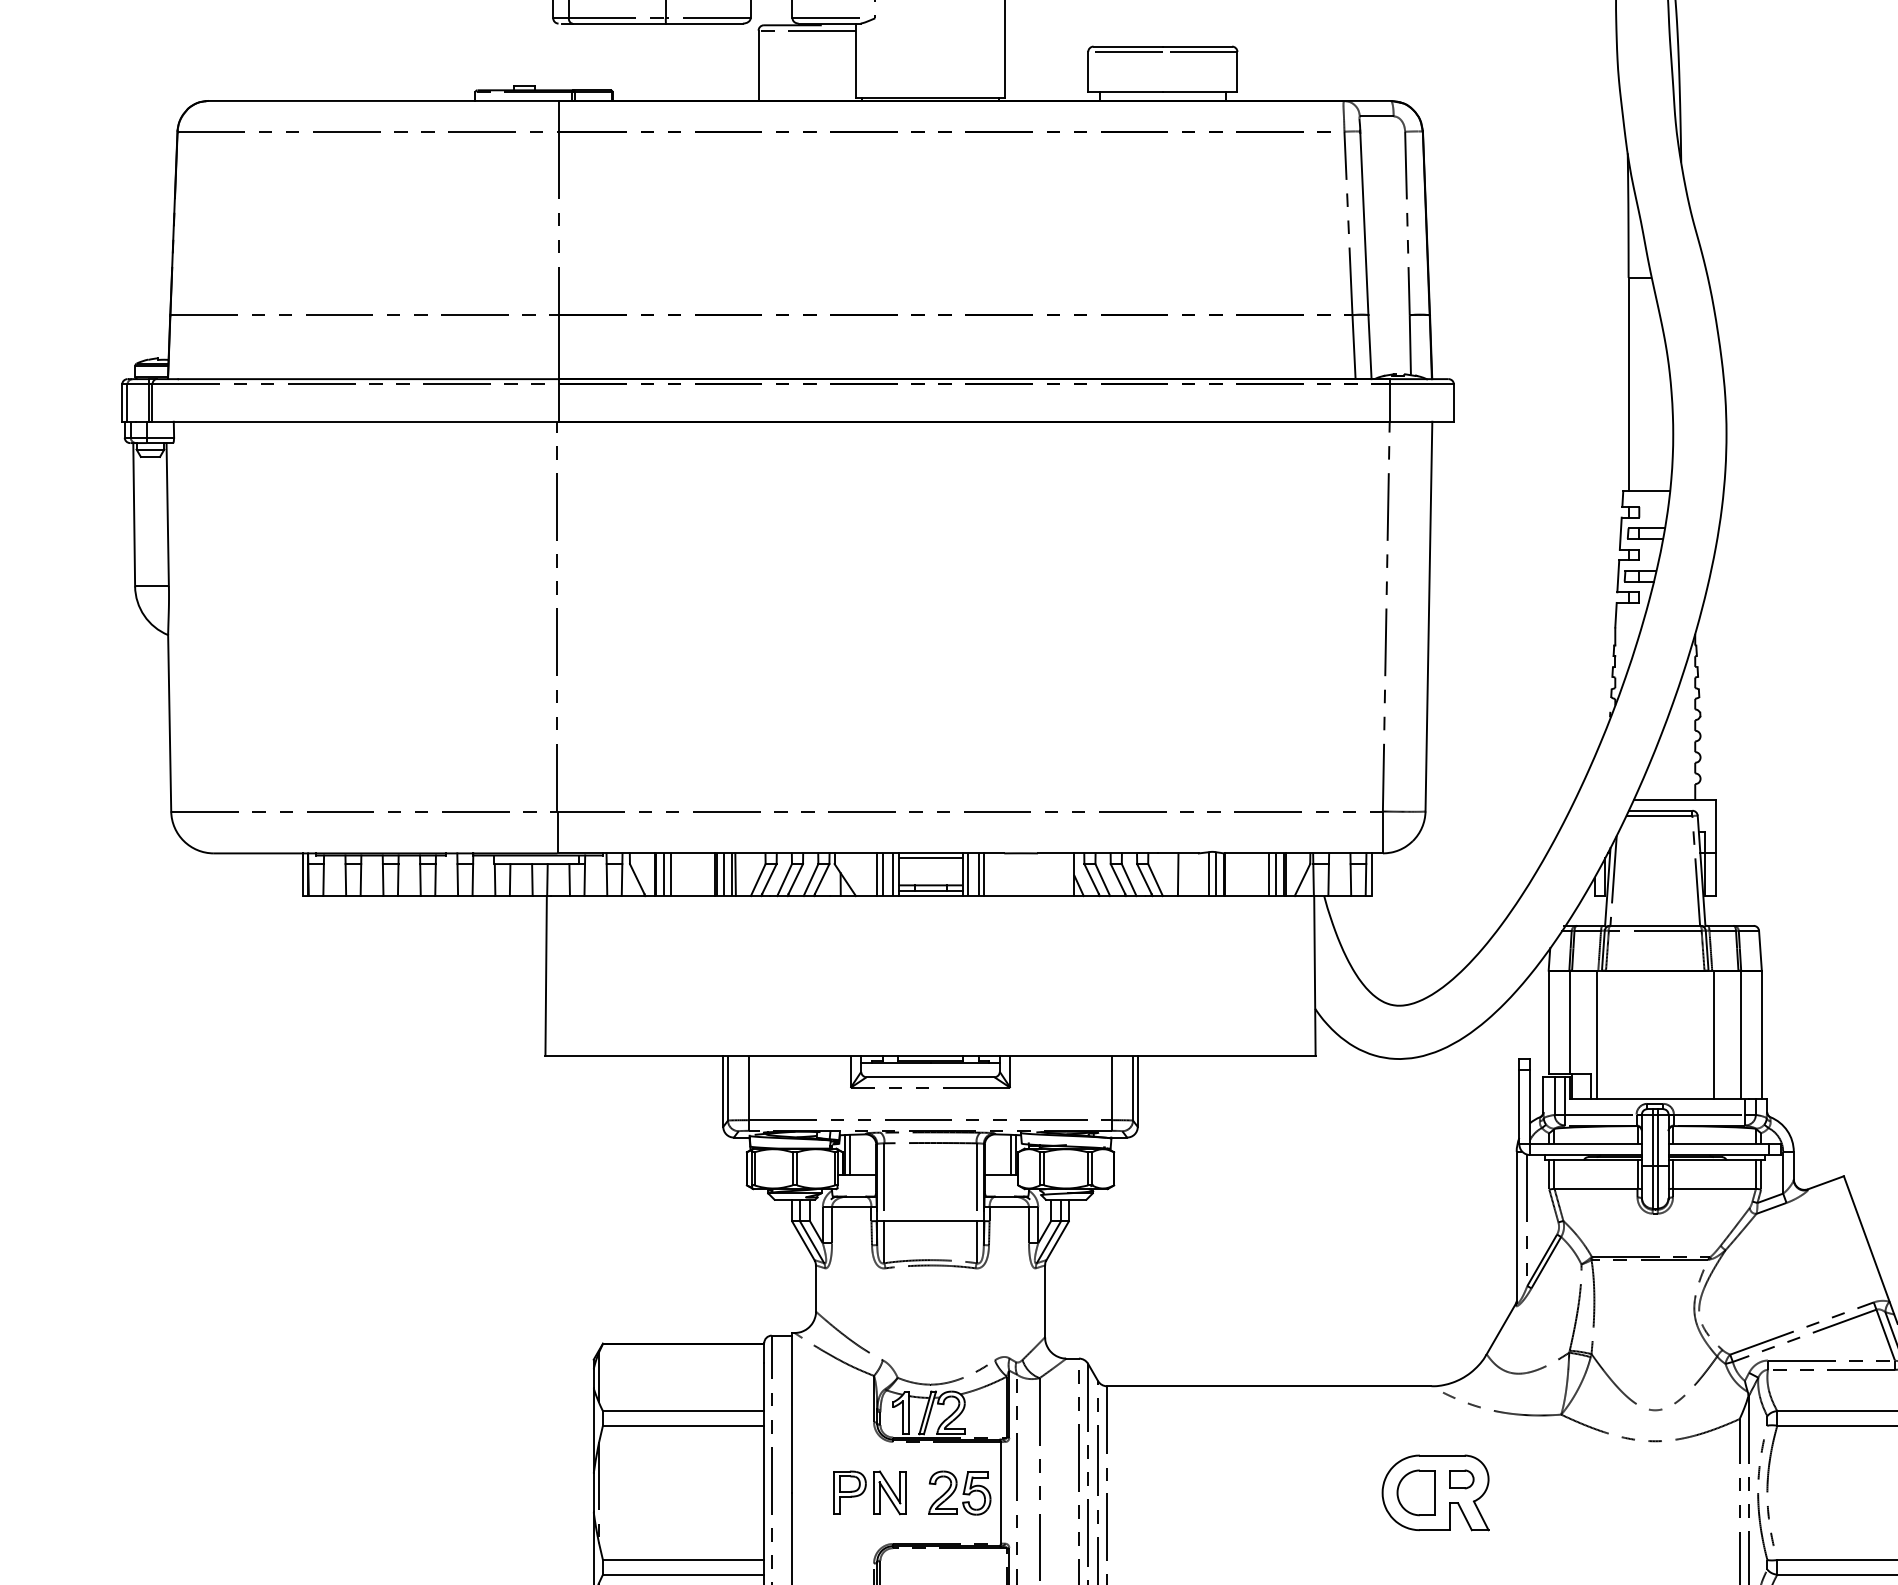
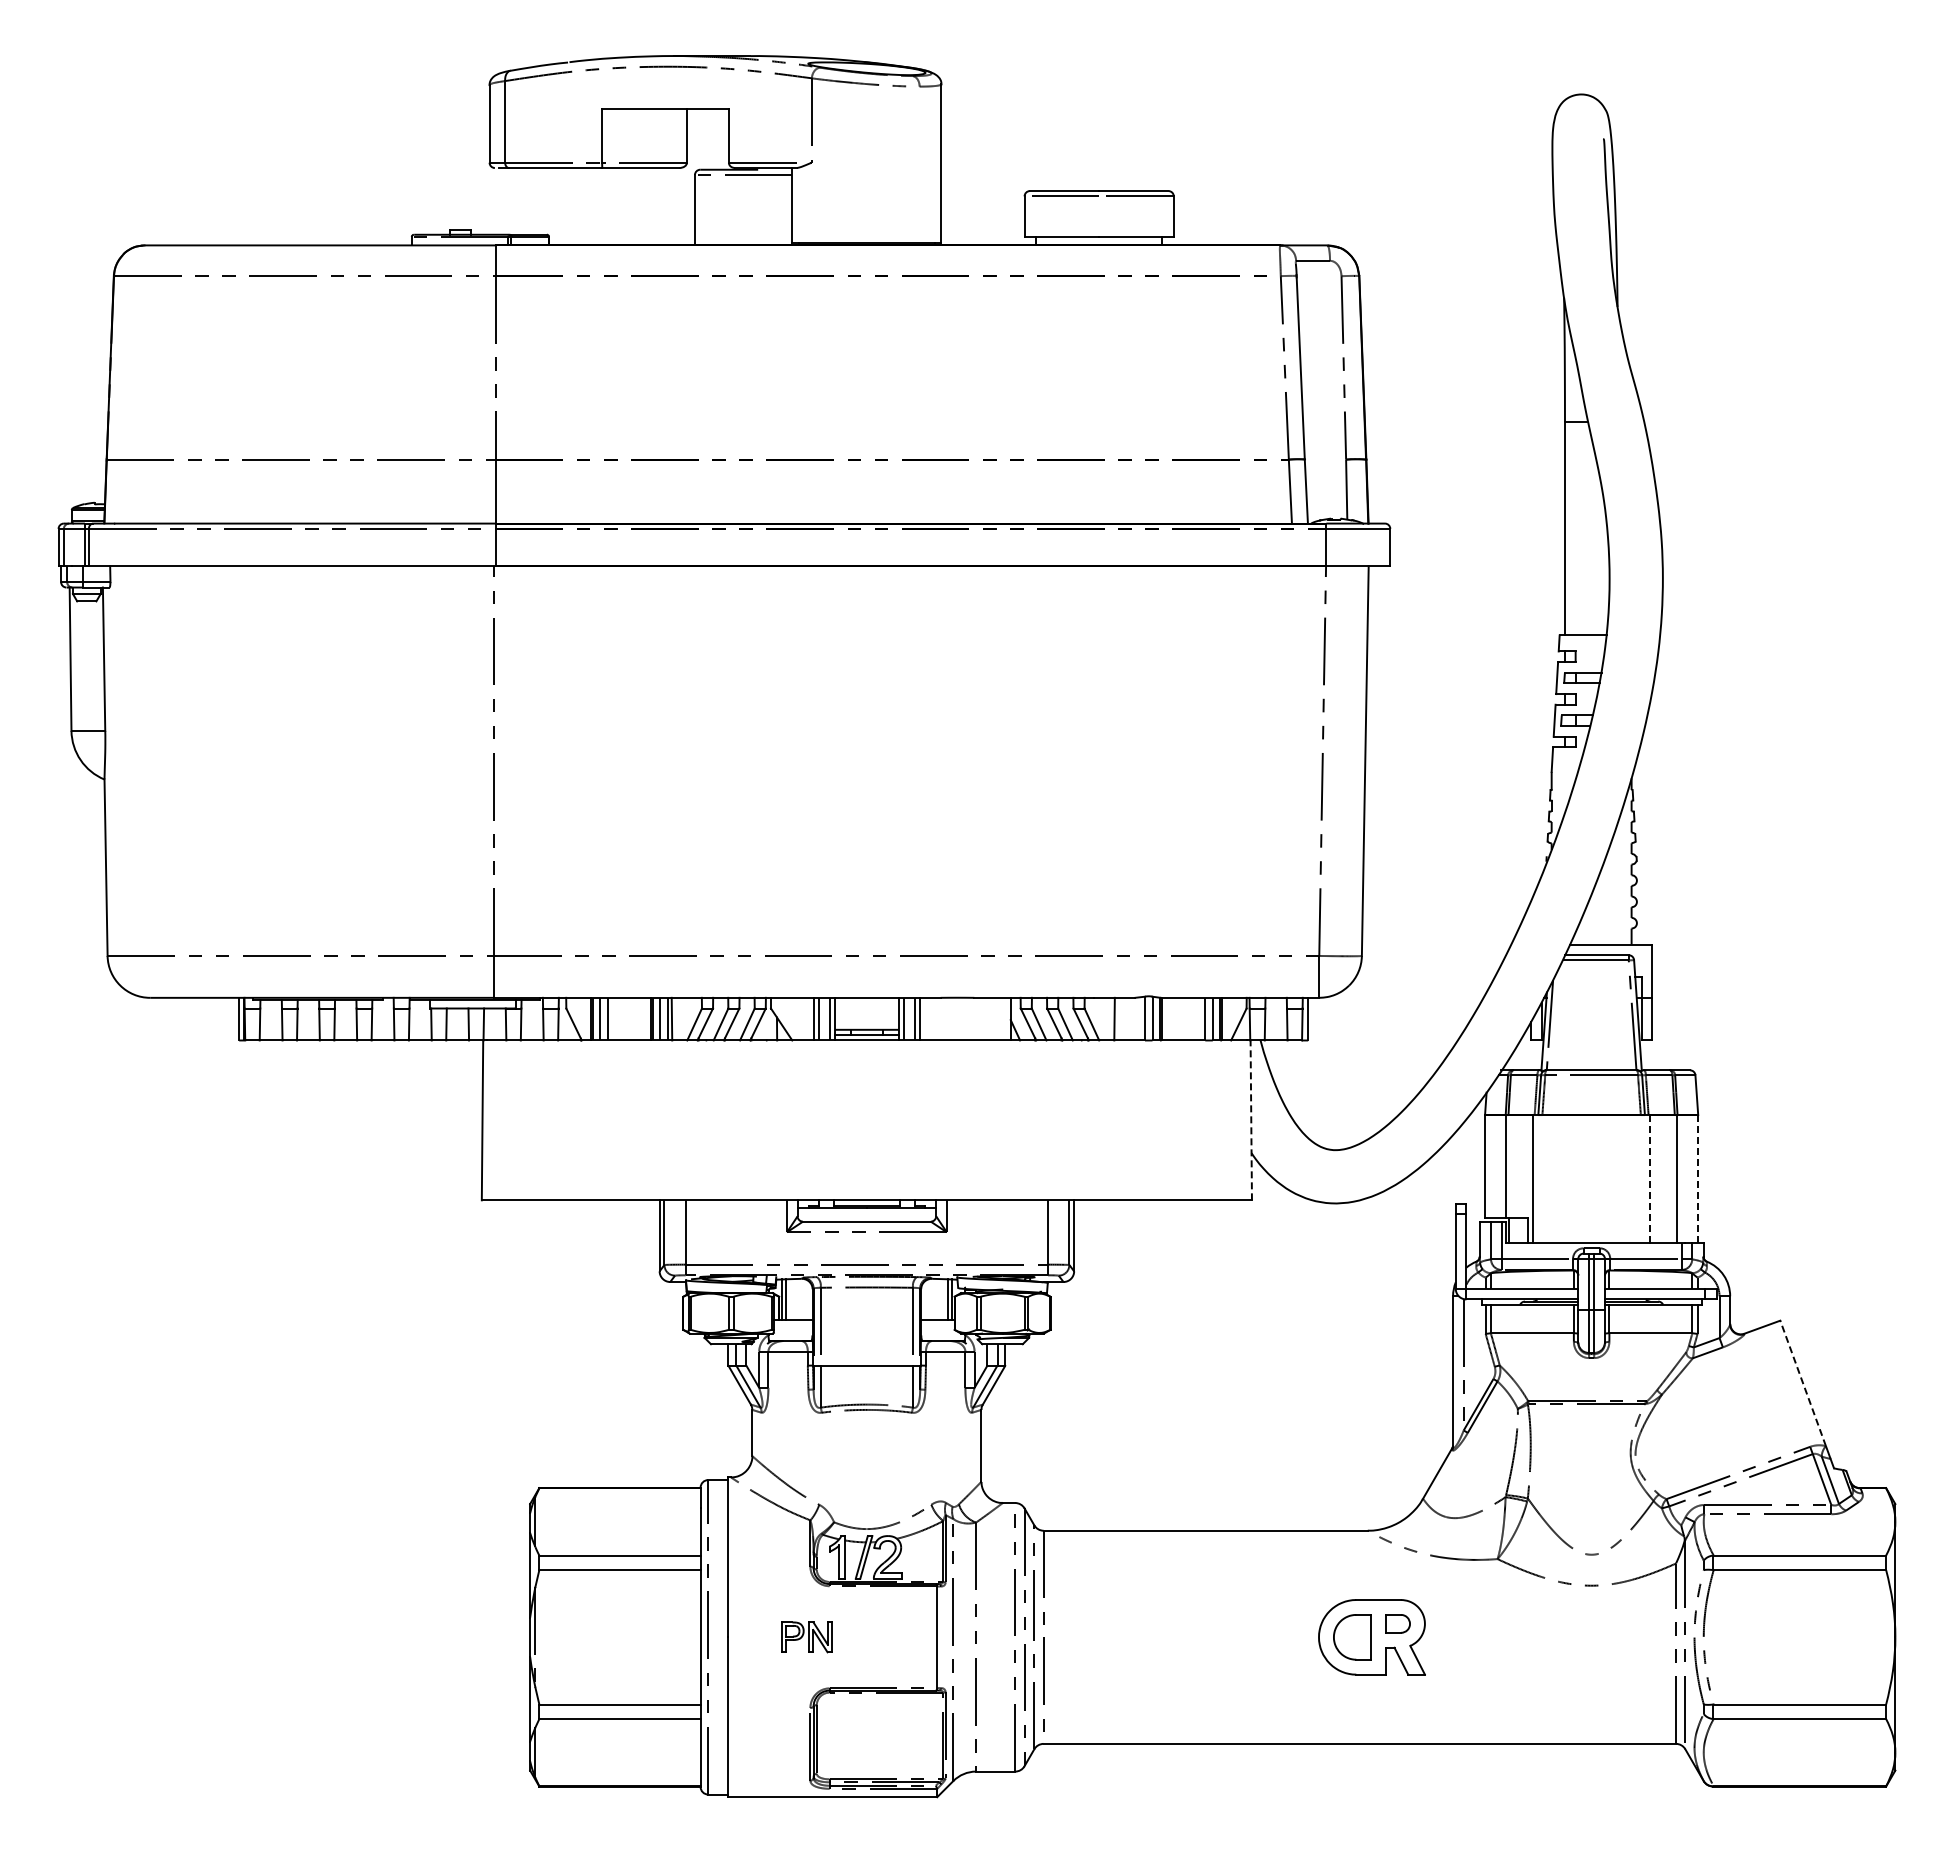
line: (930, 858) -> (866, 1002), removed
line: (1315, 976) -> (1251, 1120), solid -> dashed
line: (1714, 1035) -> (1650, 1179), solid -> dashed
line: (1762, 1035) -> (1698, 1179), solid -> dashed
line: (1867, 1239) -> (1803, 1383), solid -> dashed
part: (870, 1493) -> (806, 1637), size x0.7
part: (959, 1493) -> (895, 1637), removed

